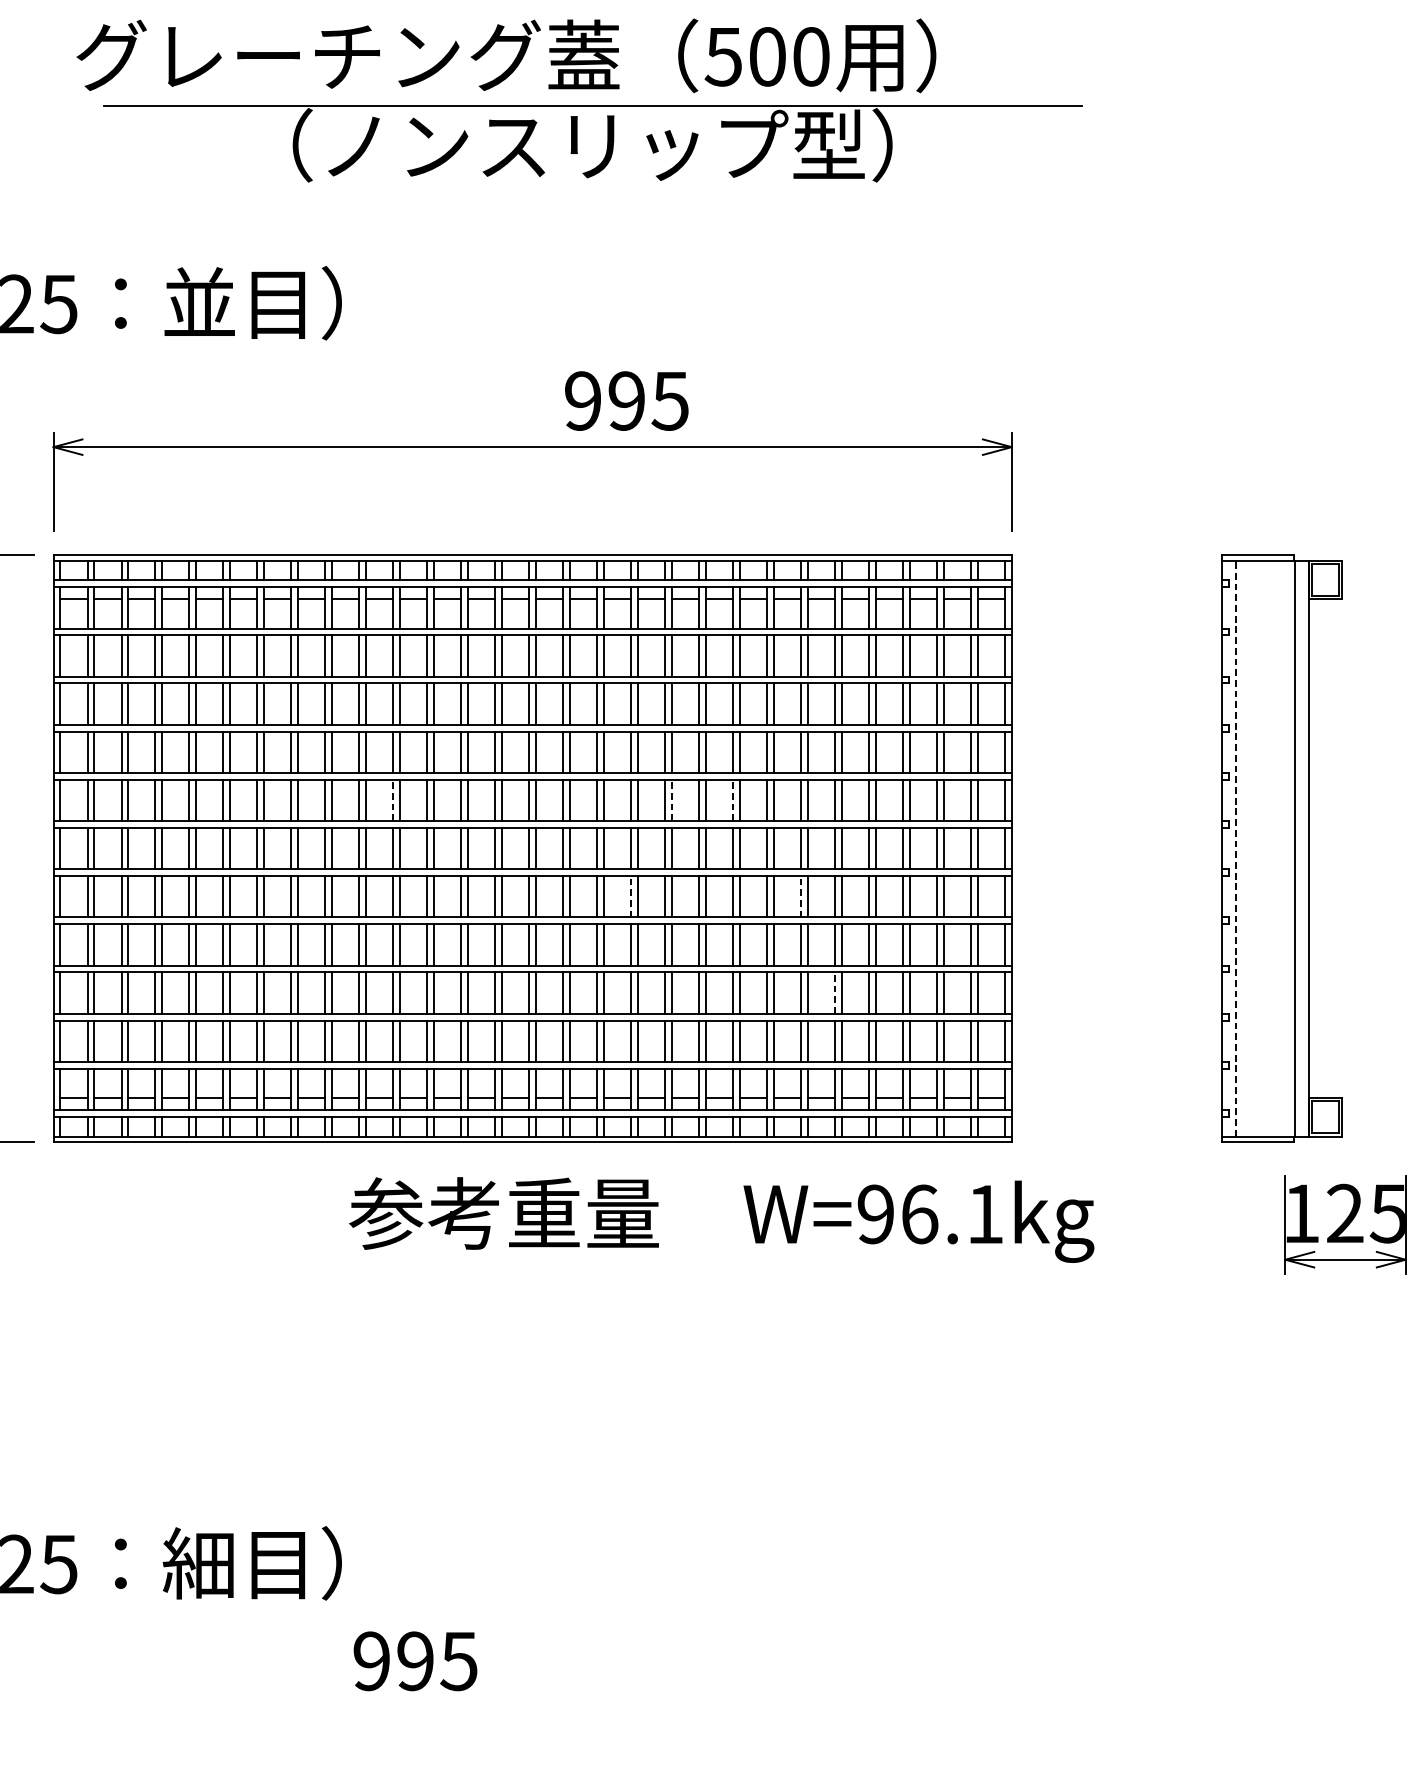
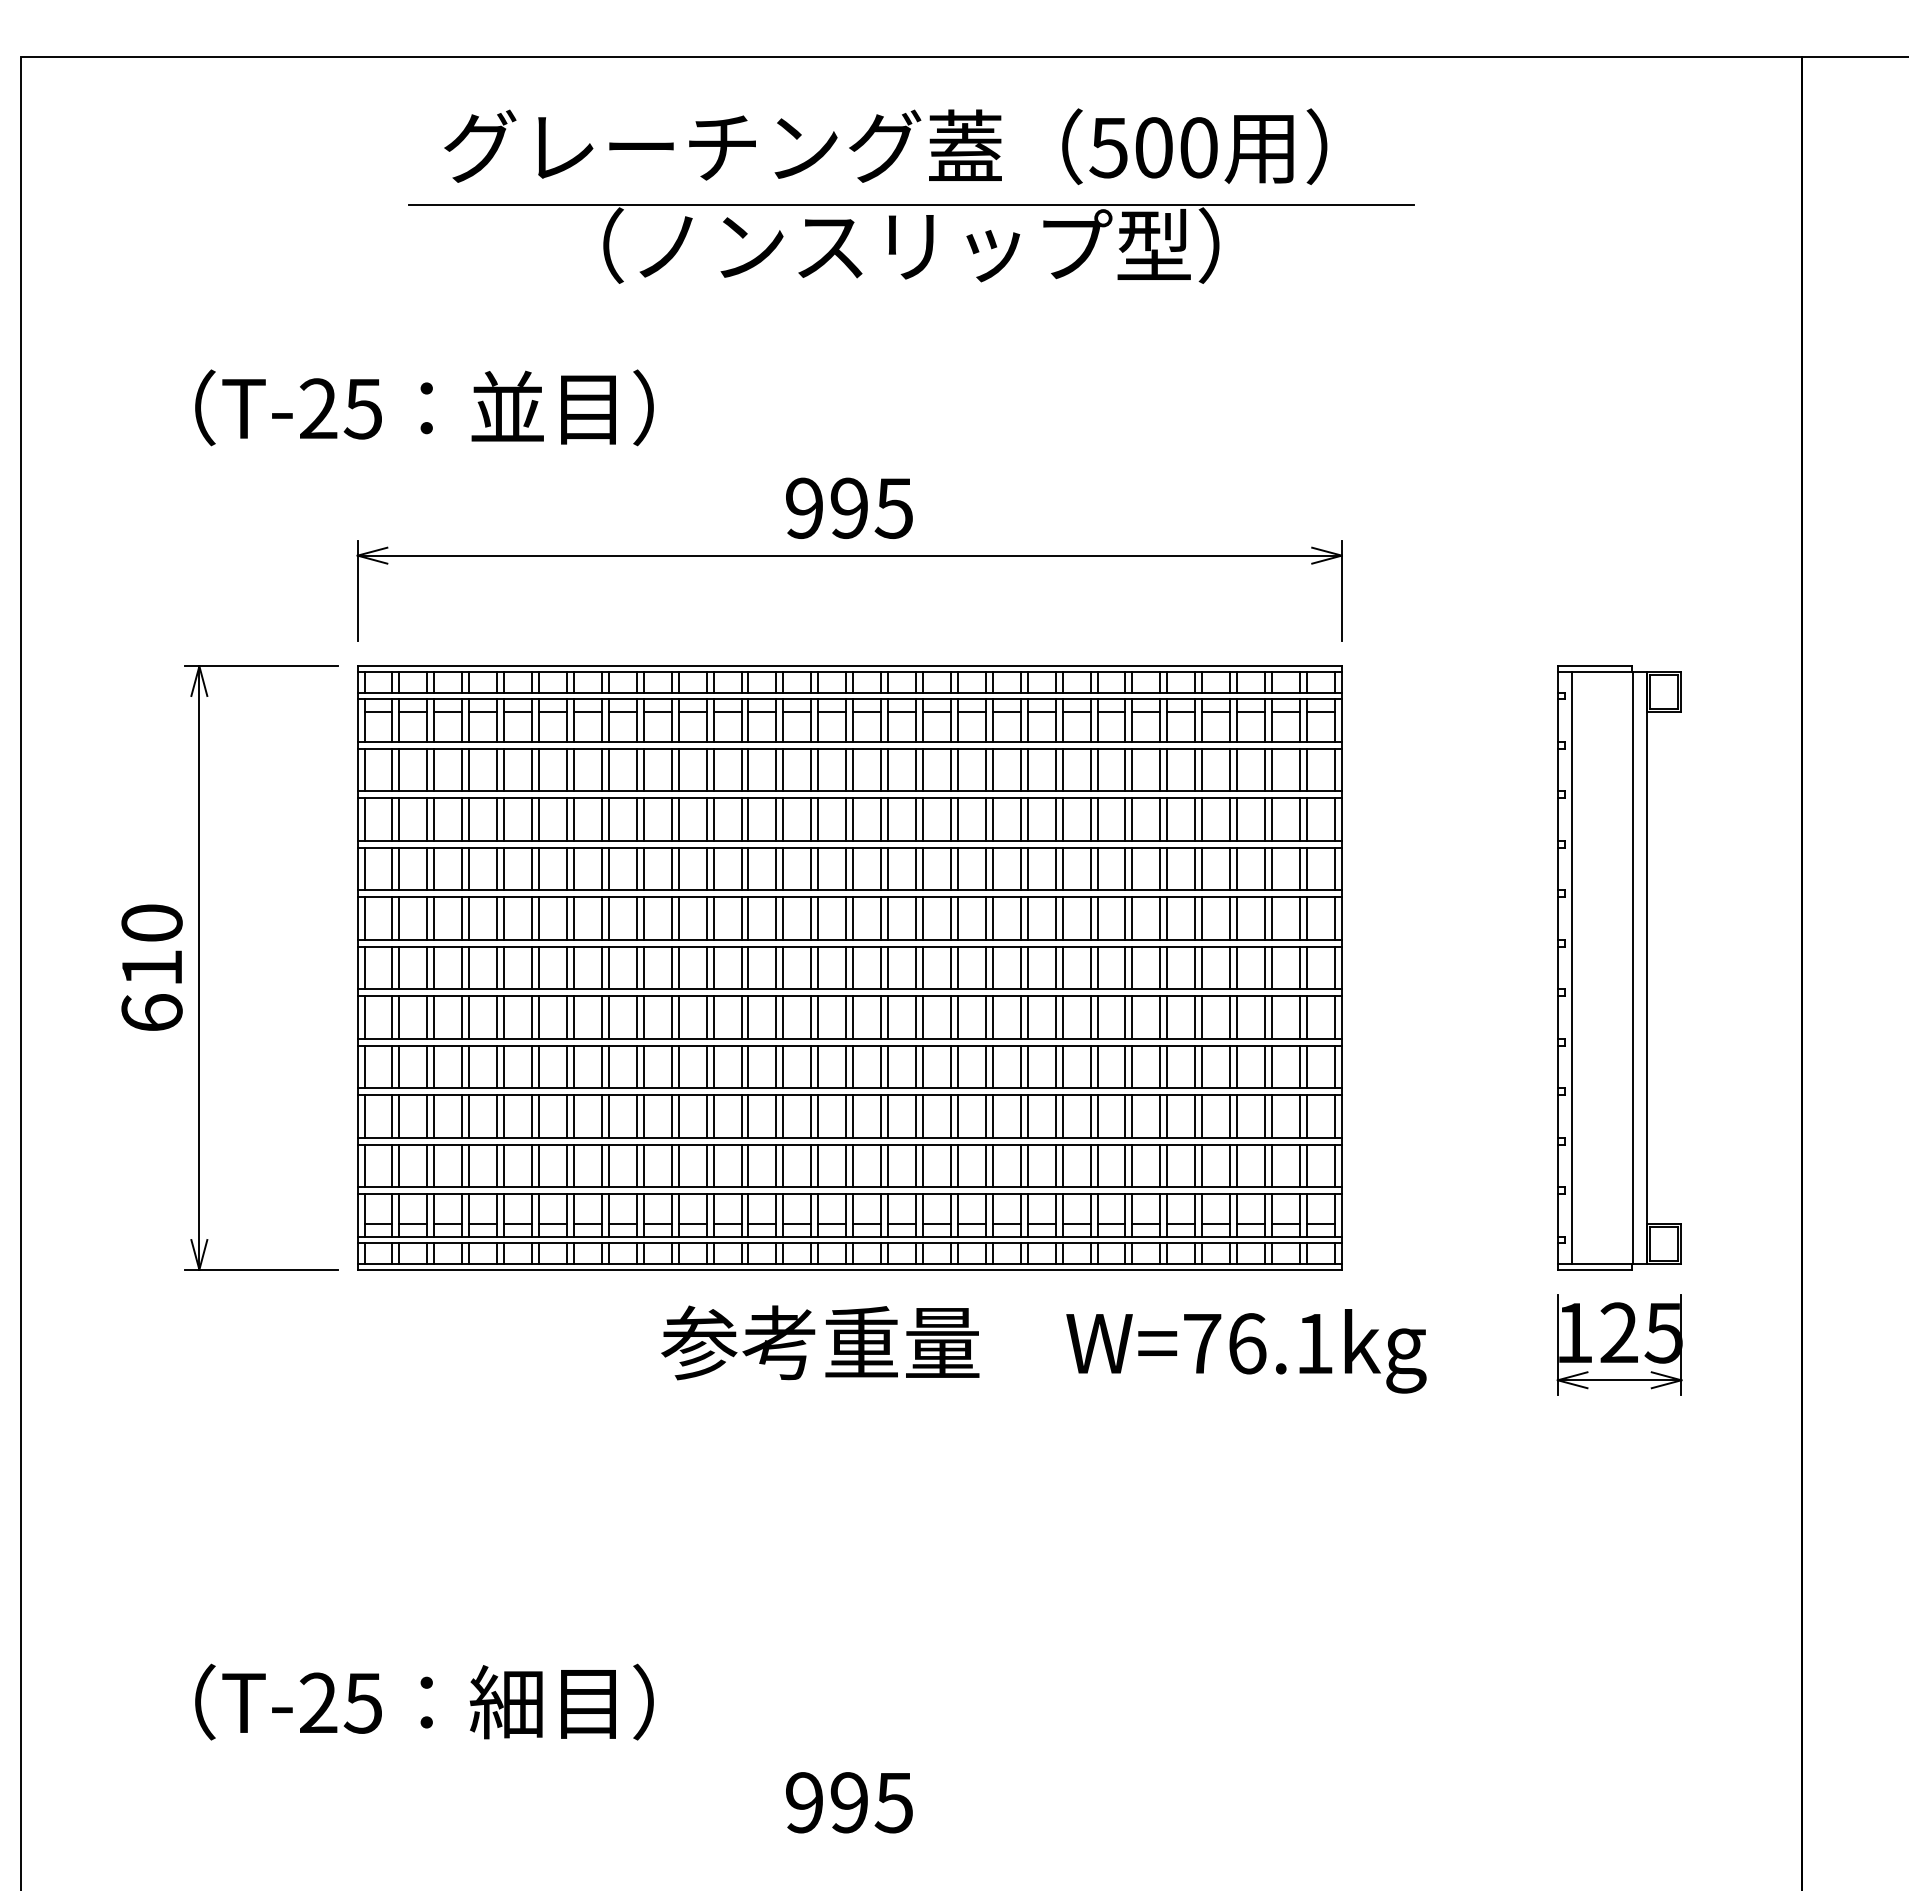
text: (506, 55) -> (885, 146), moved
text: (626, 400) -> (849, 507), moved
line: (393, 800) -> (706, 918), dashed -> solid
line: (671, 800) -> (992, 918), dashed -> solid
line: (733, 800) -> (1055, 918), dashed -> solid
line: (1235, 849) -> (1571, 968), dashed -> solid
line: (630, 895) -> (950, 1016), dashed -> solid
line: (801, 895) -> (1125, 1016), dashed -> solid
line: (835, 992) -> (1160, 1115), dashed -> solid
text: (876, 1214) -> (1202, 1343), W=96.1kg -> W=76.1kg
part: (1345, 1224) -> (1619, 1344), moved
text: (415, 1661) -> (849, 1802), moved

